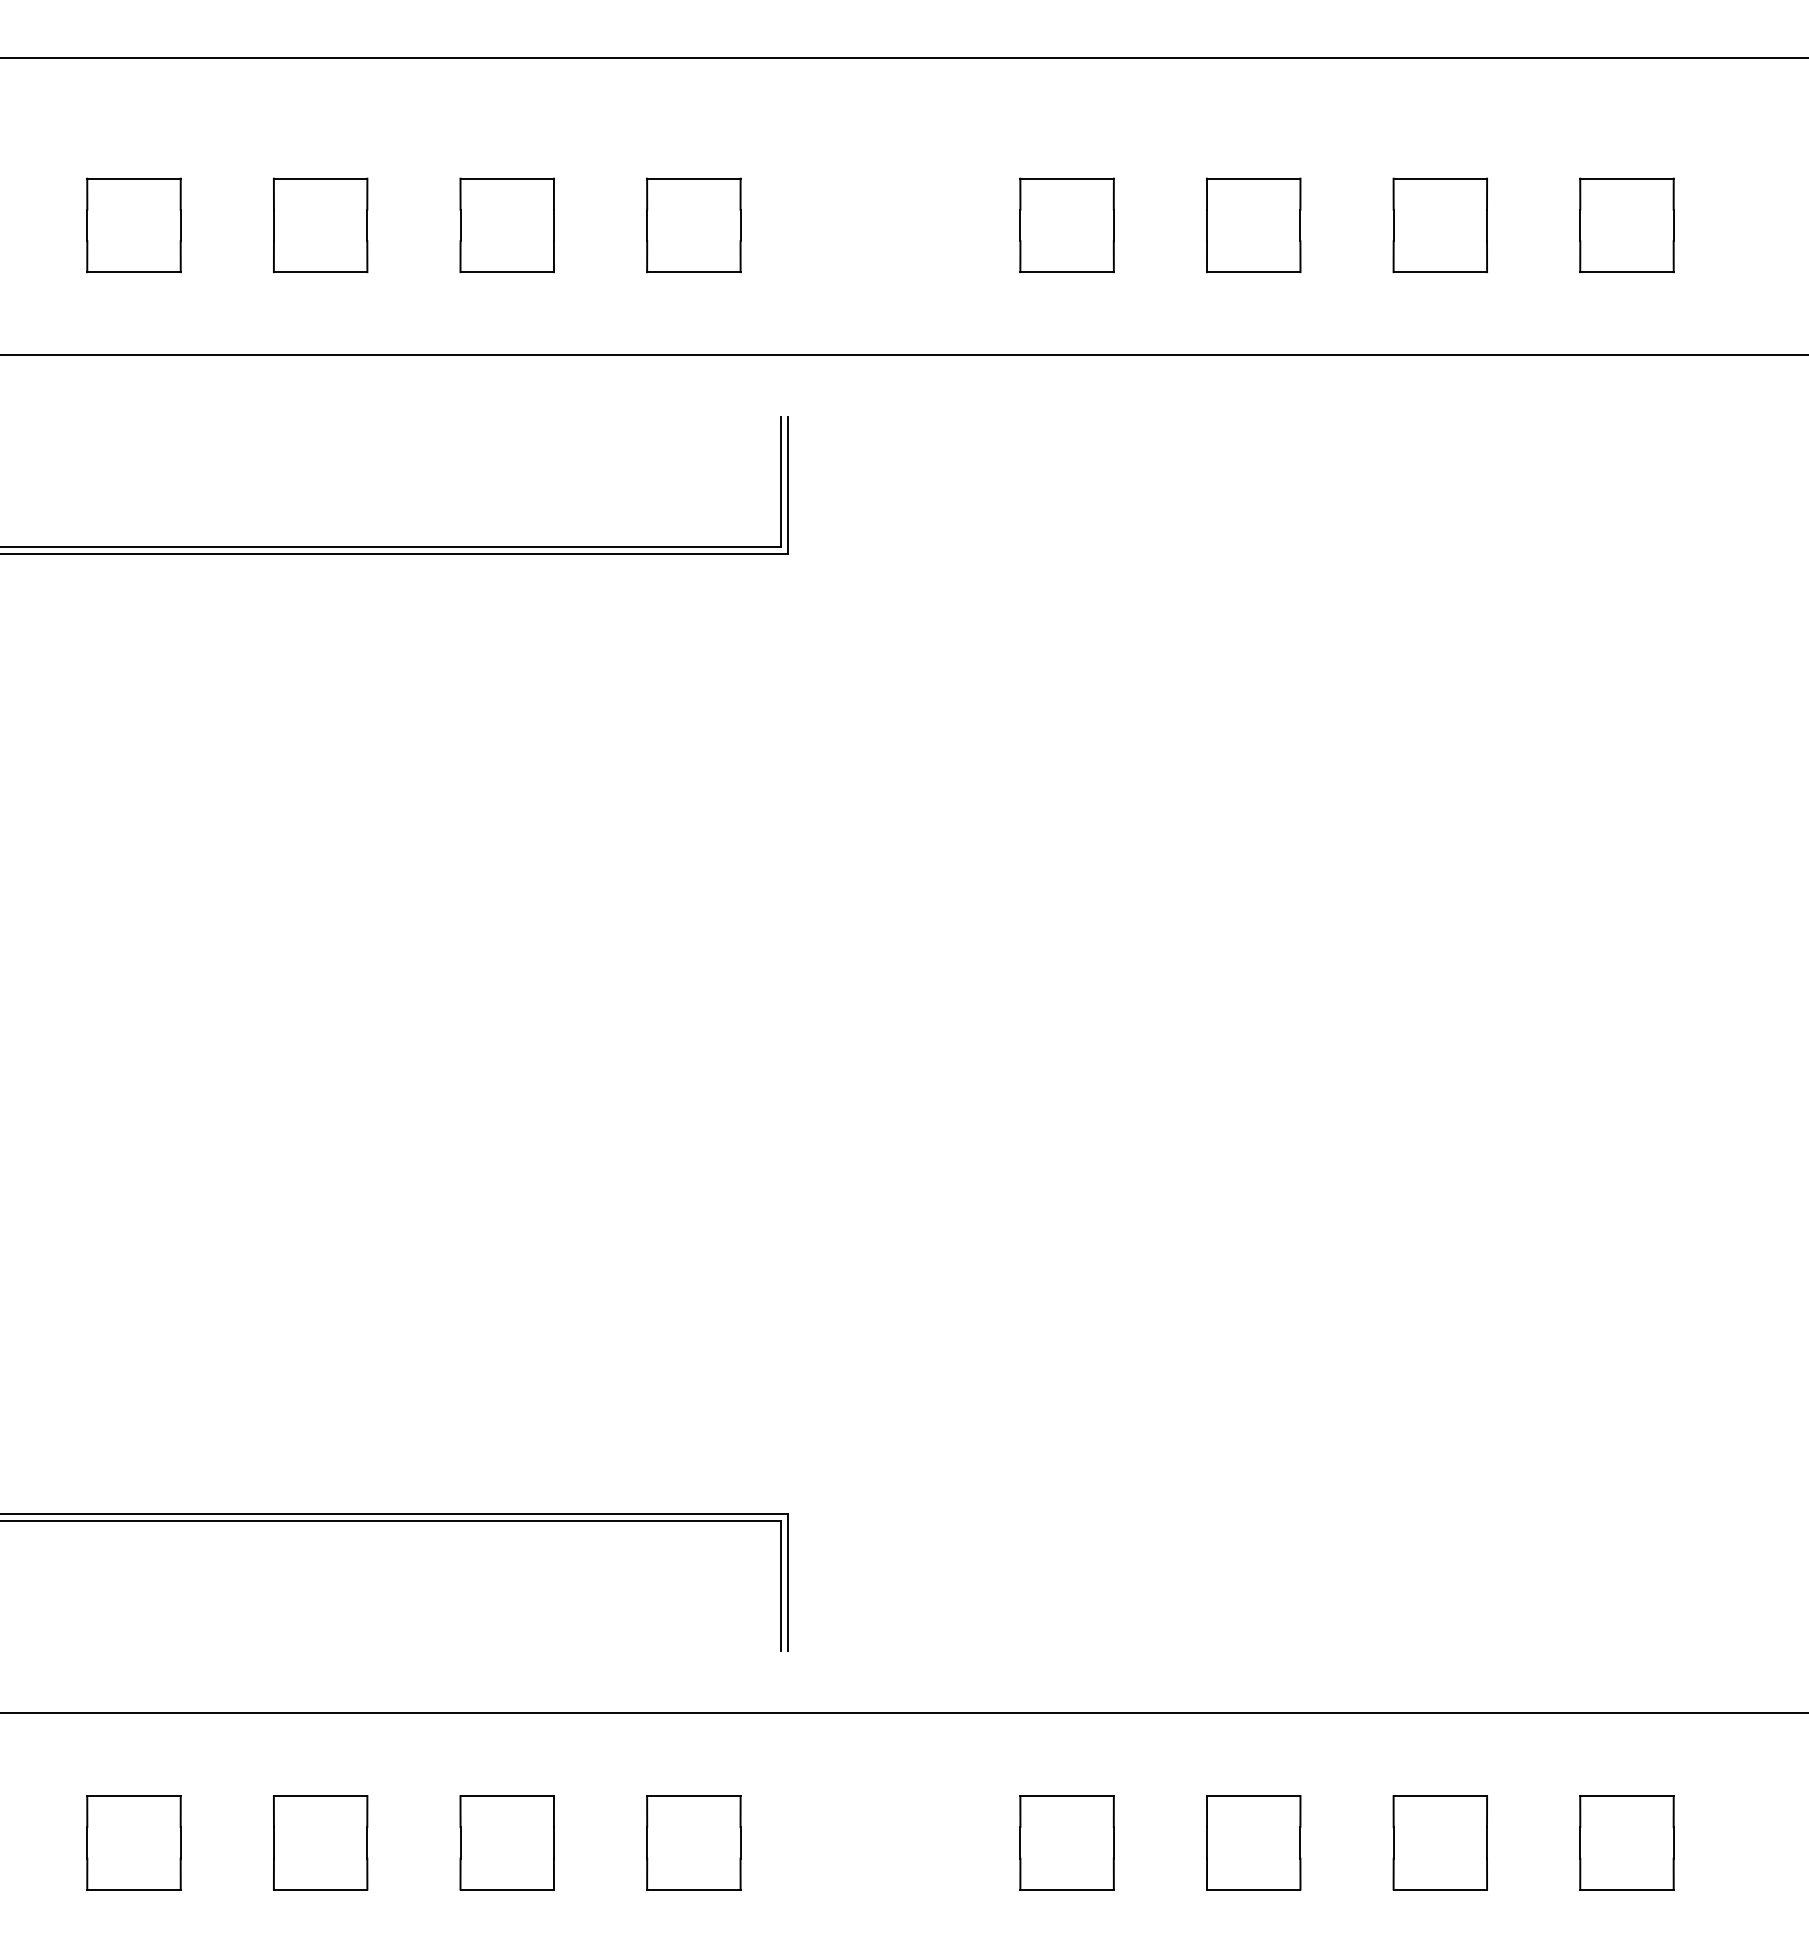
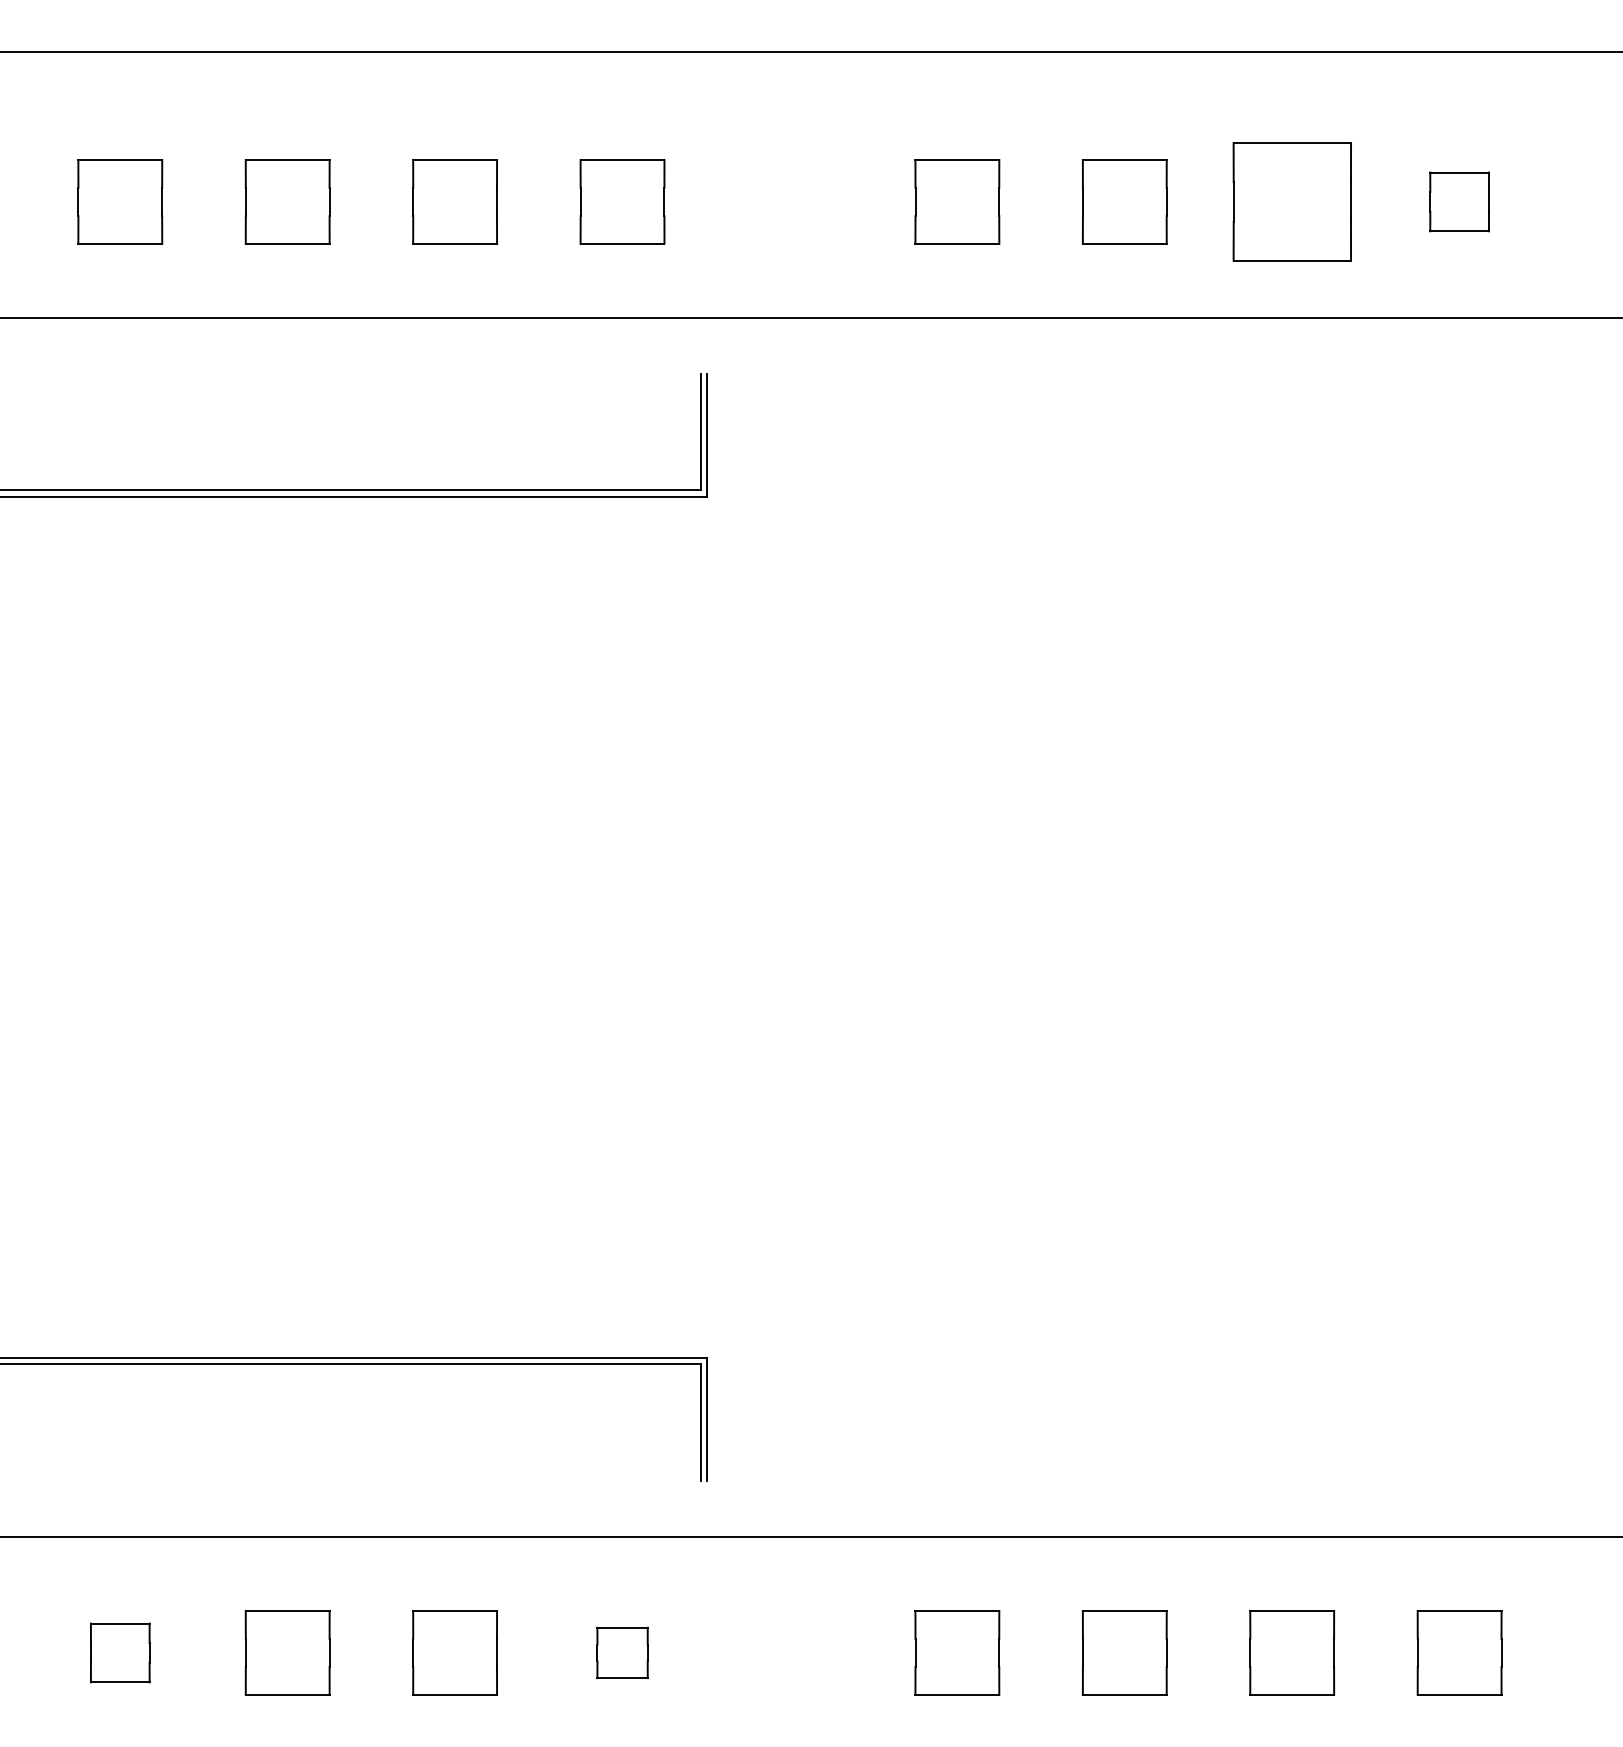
part: (1439, 225) -> (1291, 202), size x1.4
part: (1626, 225) -> (1459, 202), size x0.7
part: (133, 1842) -> (119, 1652), size x0.7
part: (693, 1842) -> (622, 1652), size x0.6

